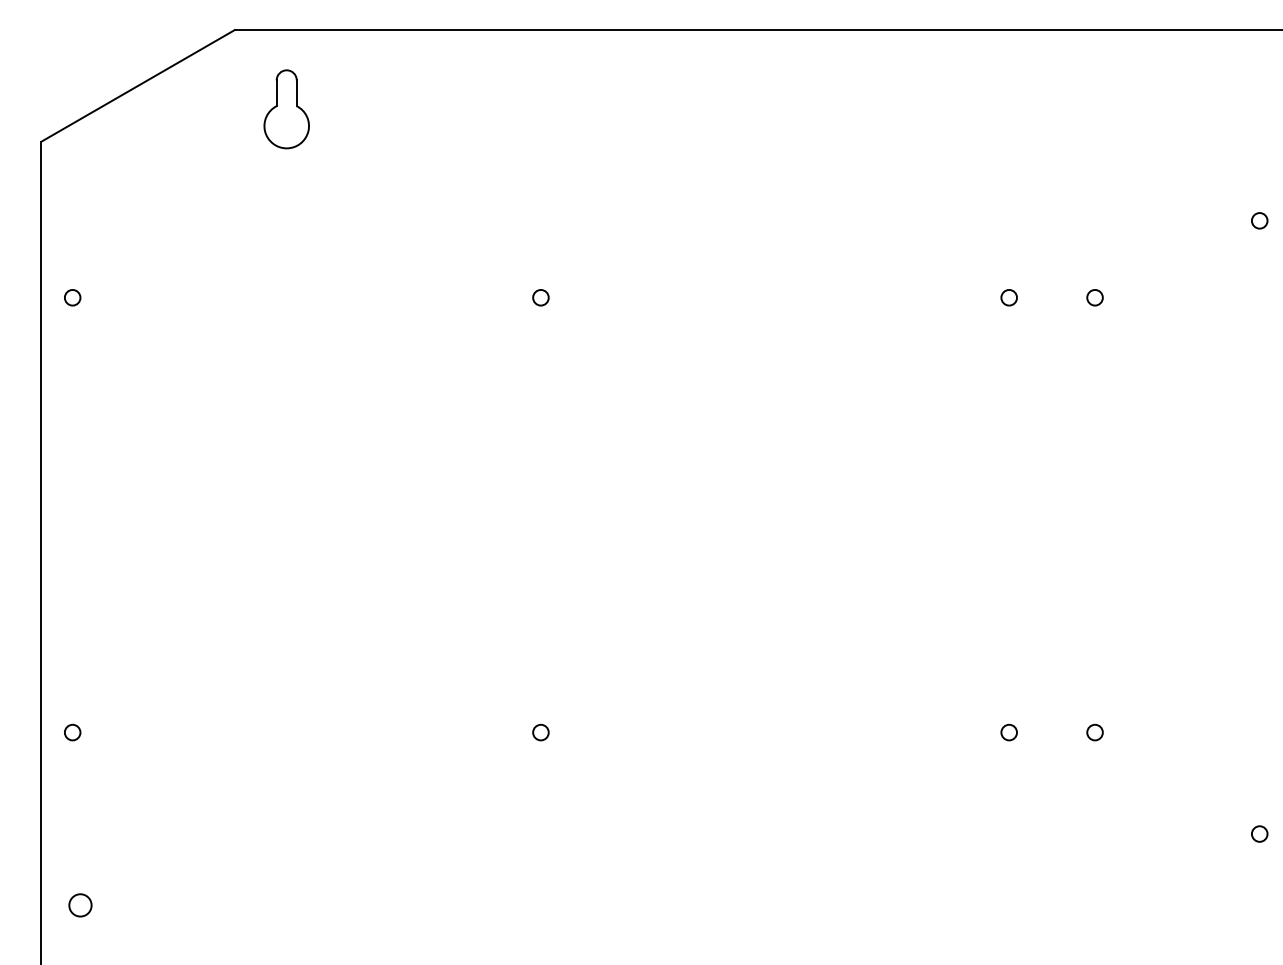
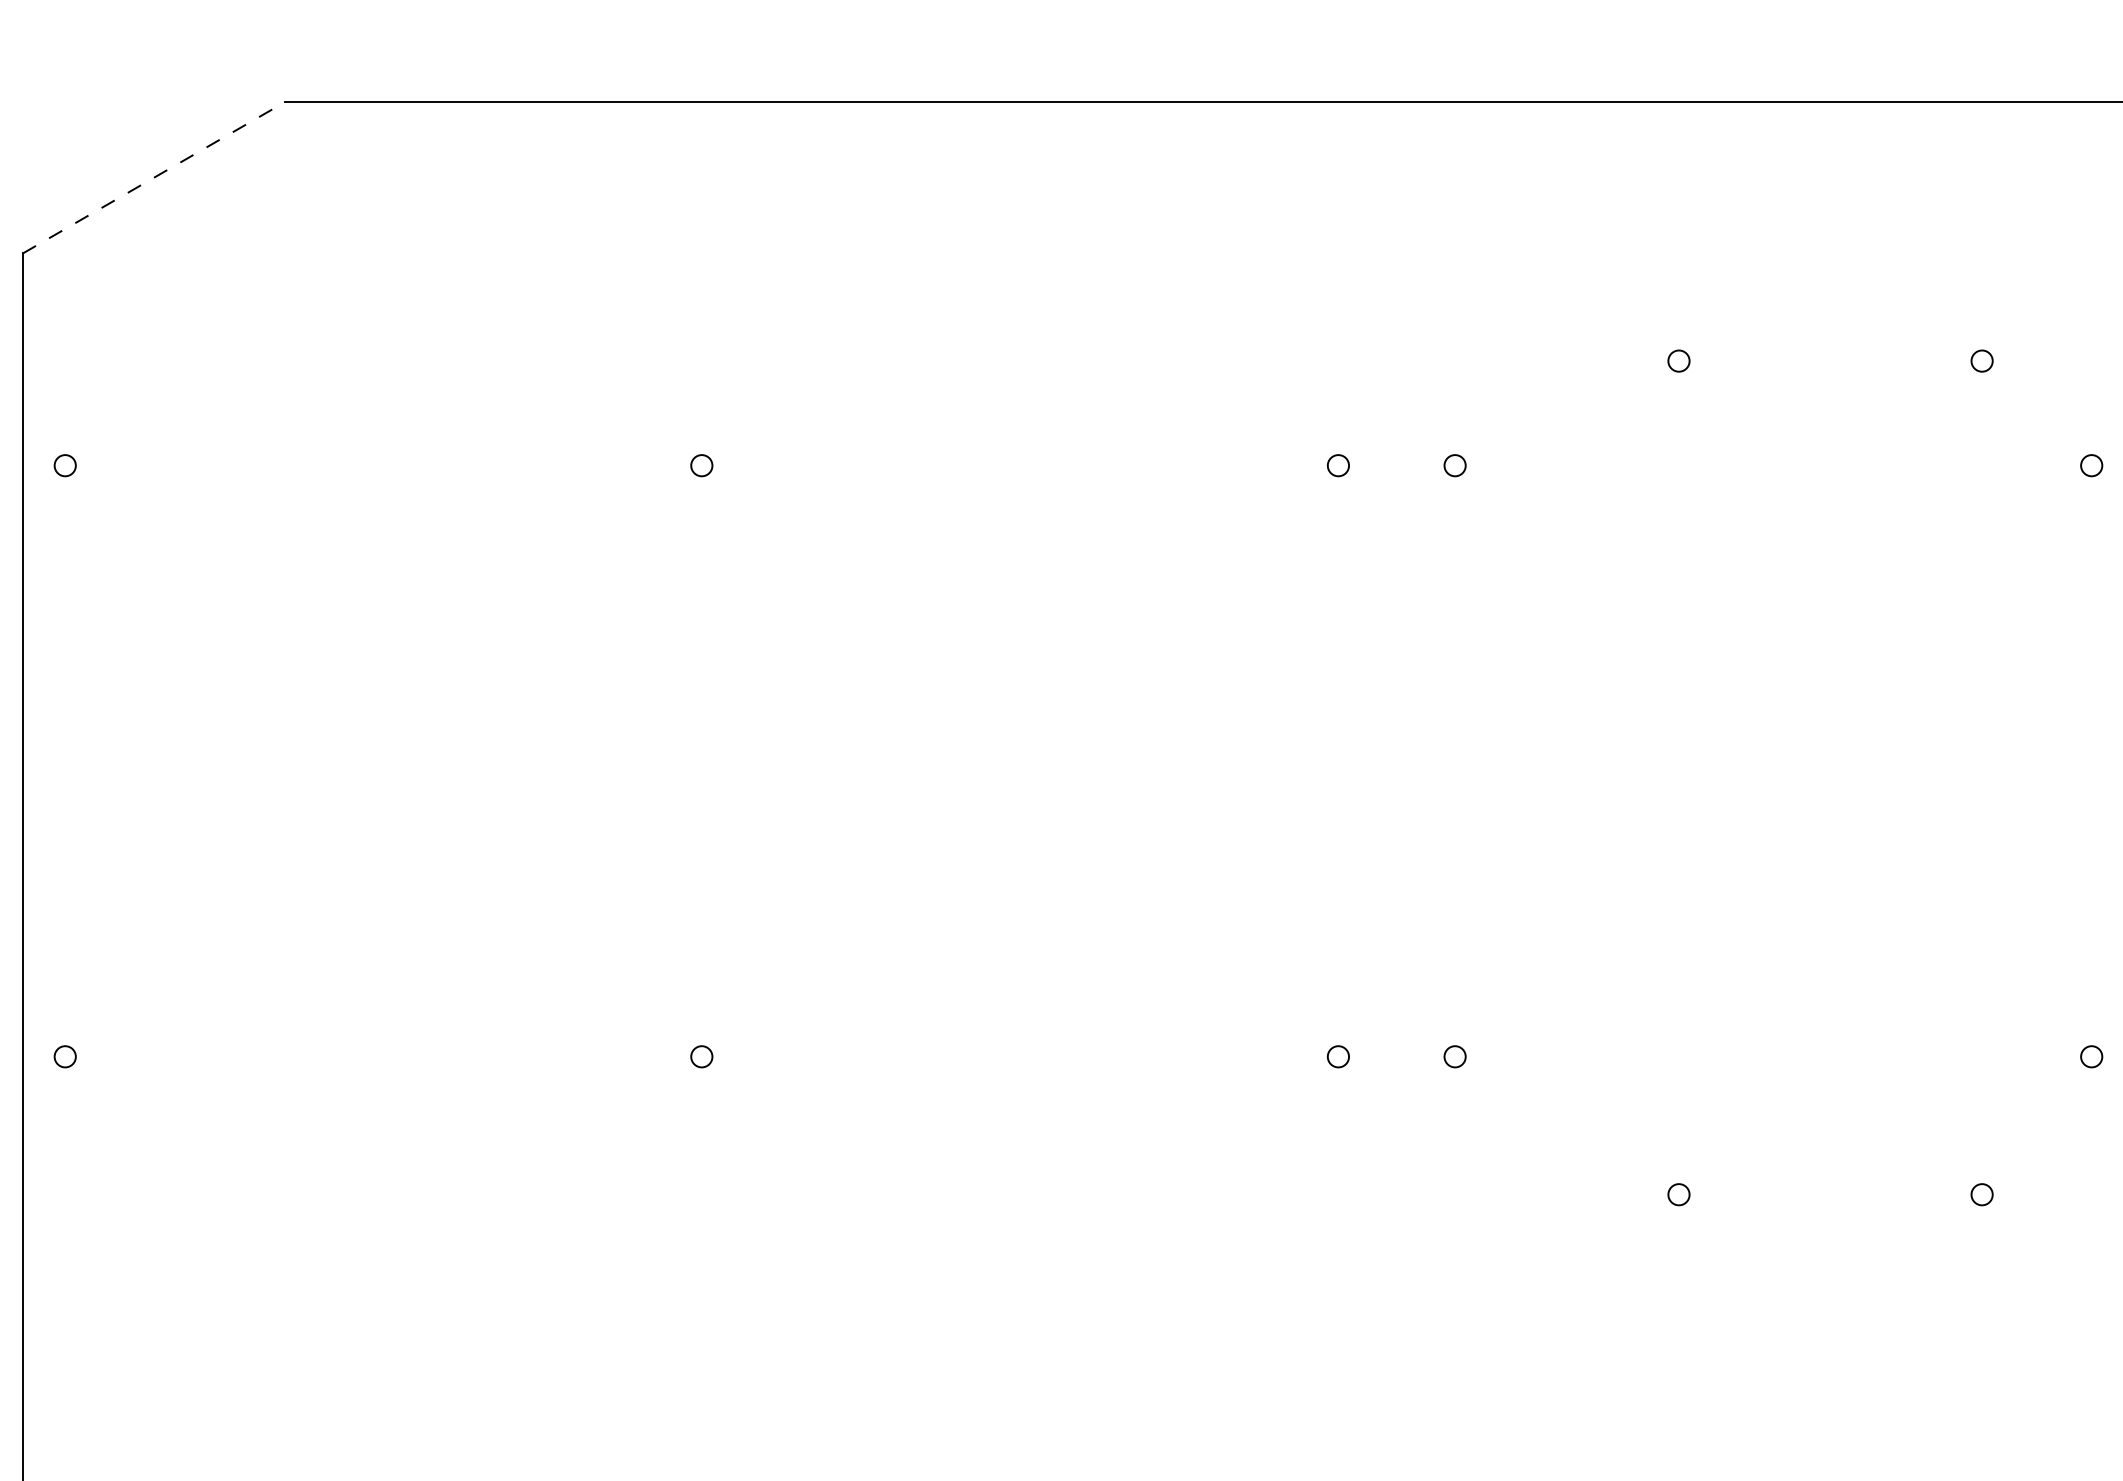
line: (138, 85) -> (154, 177), solid -> dashed
part: (286, 109) -> (356, 209), removed
circle: (80, 905) -> (75, 1291), removed

